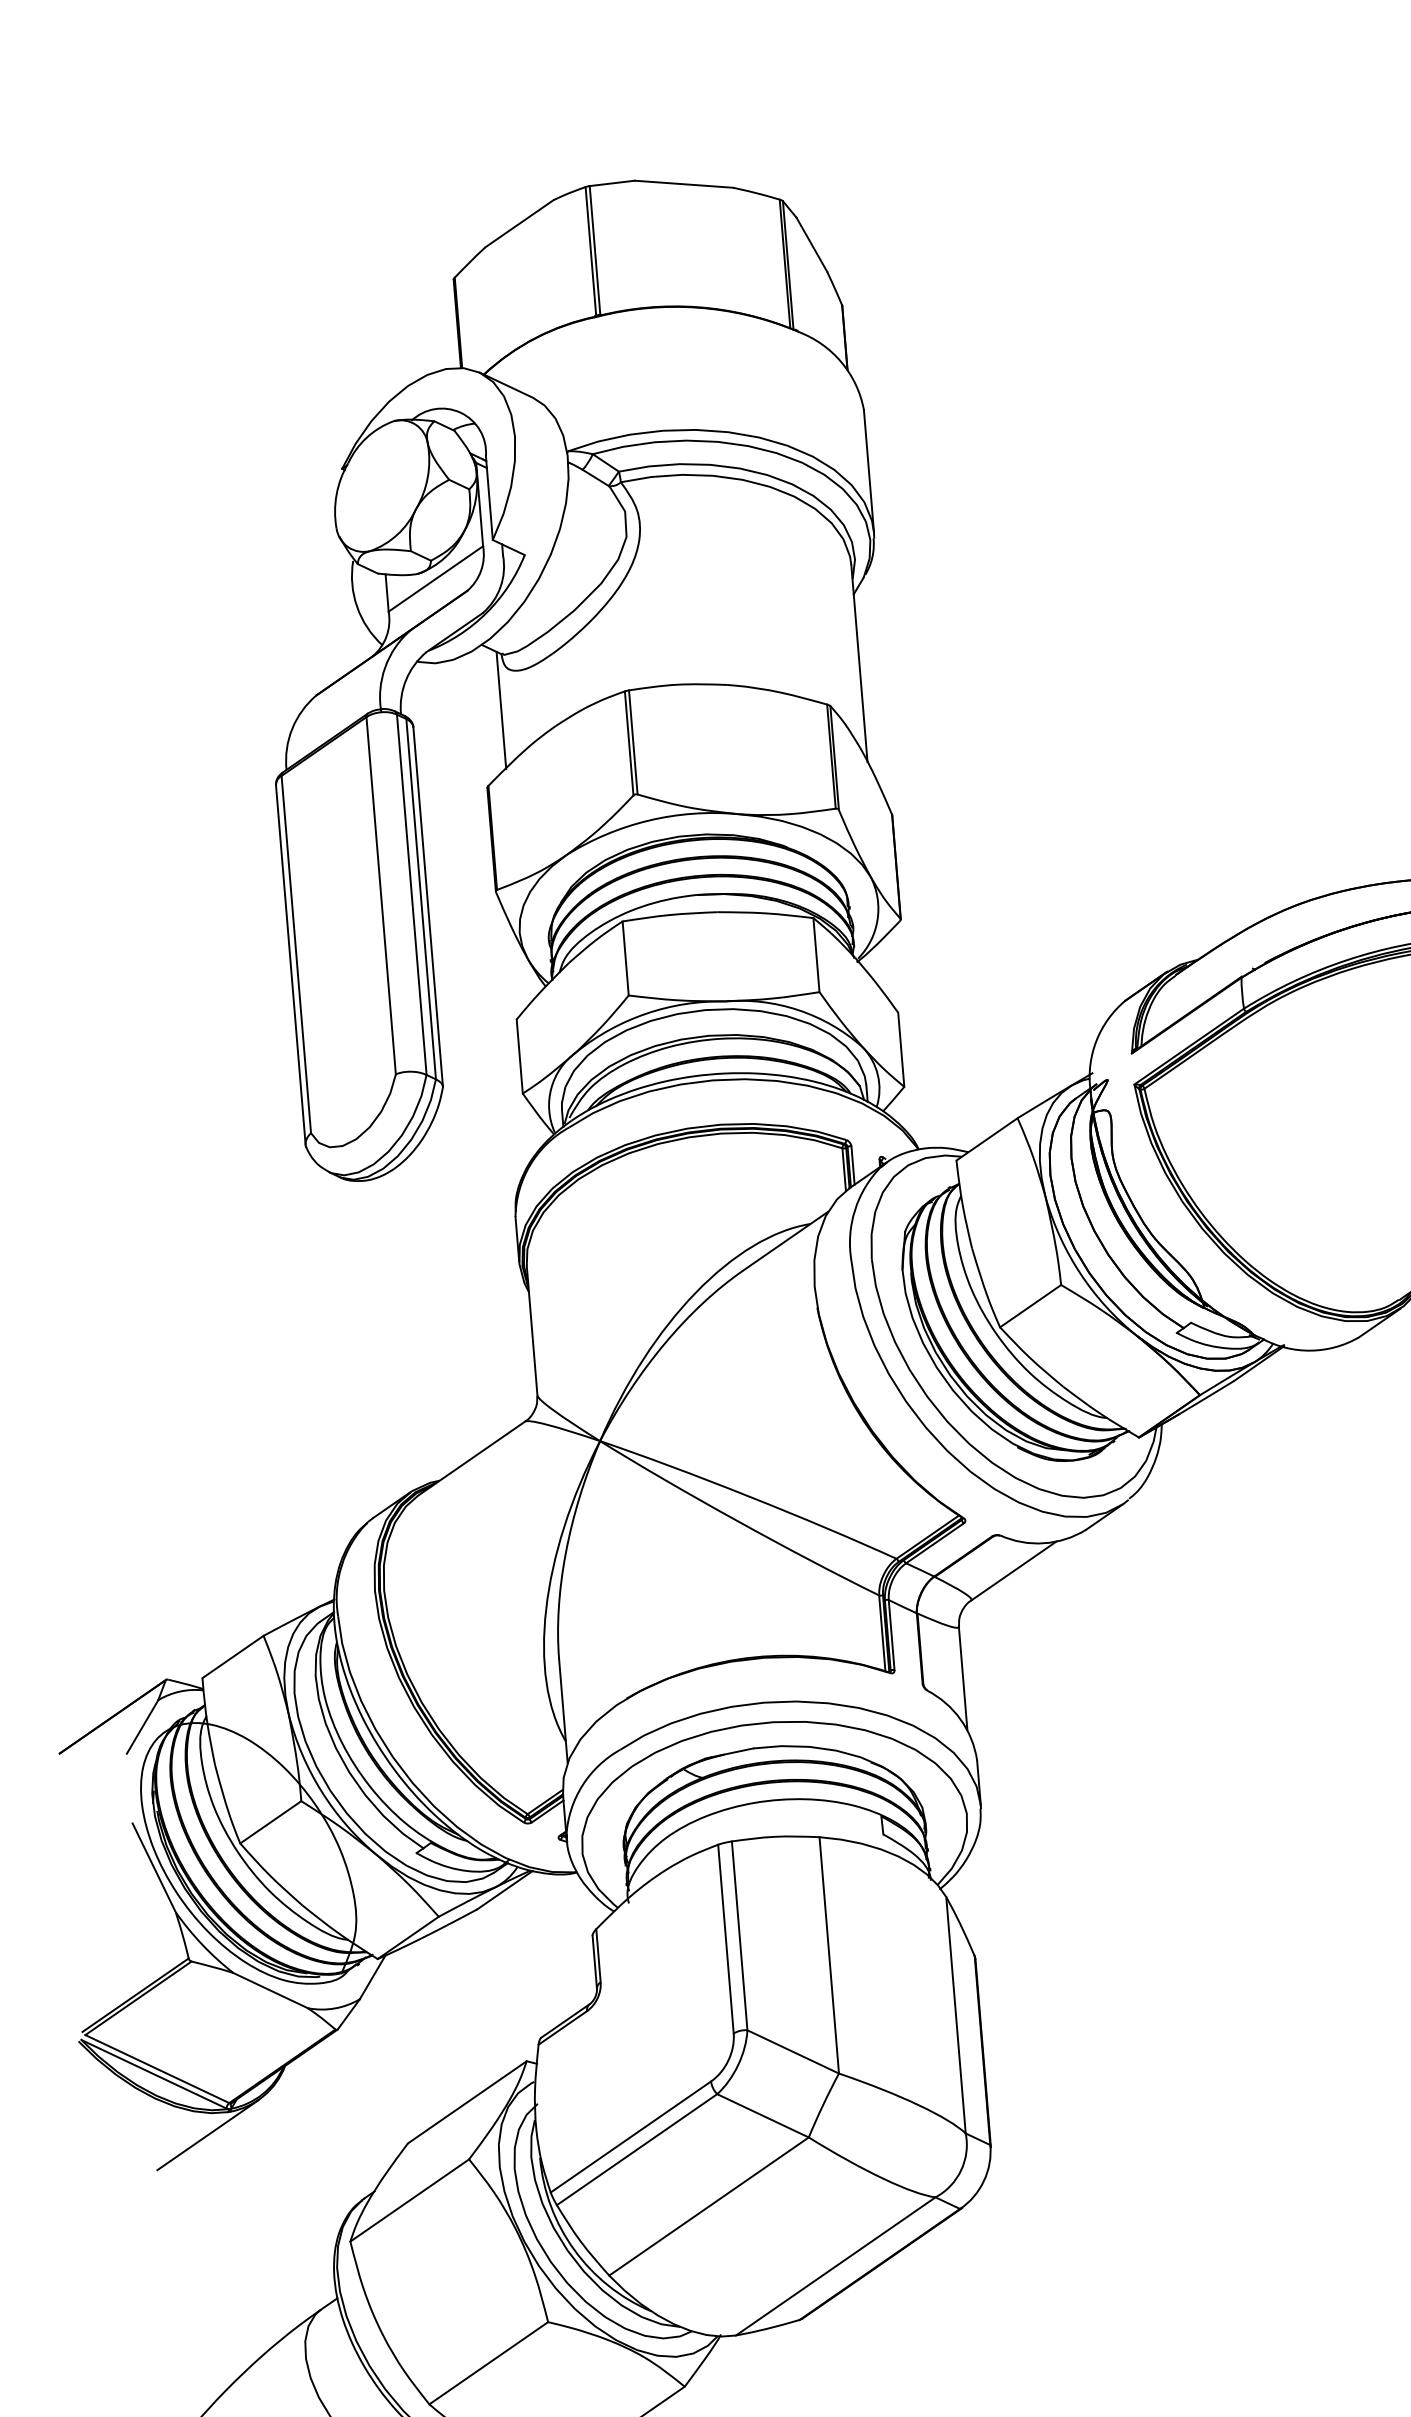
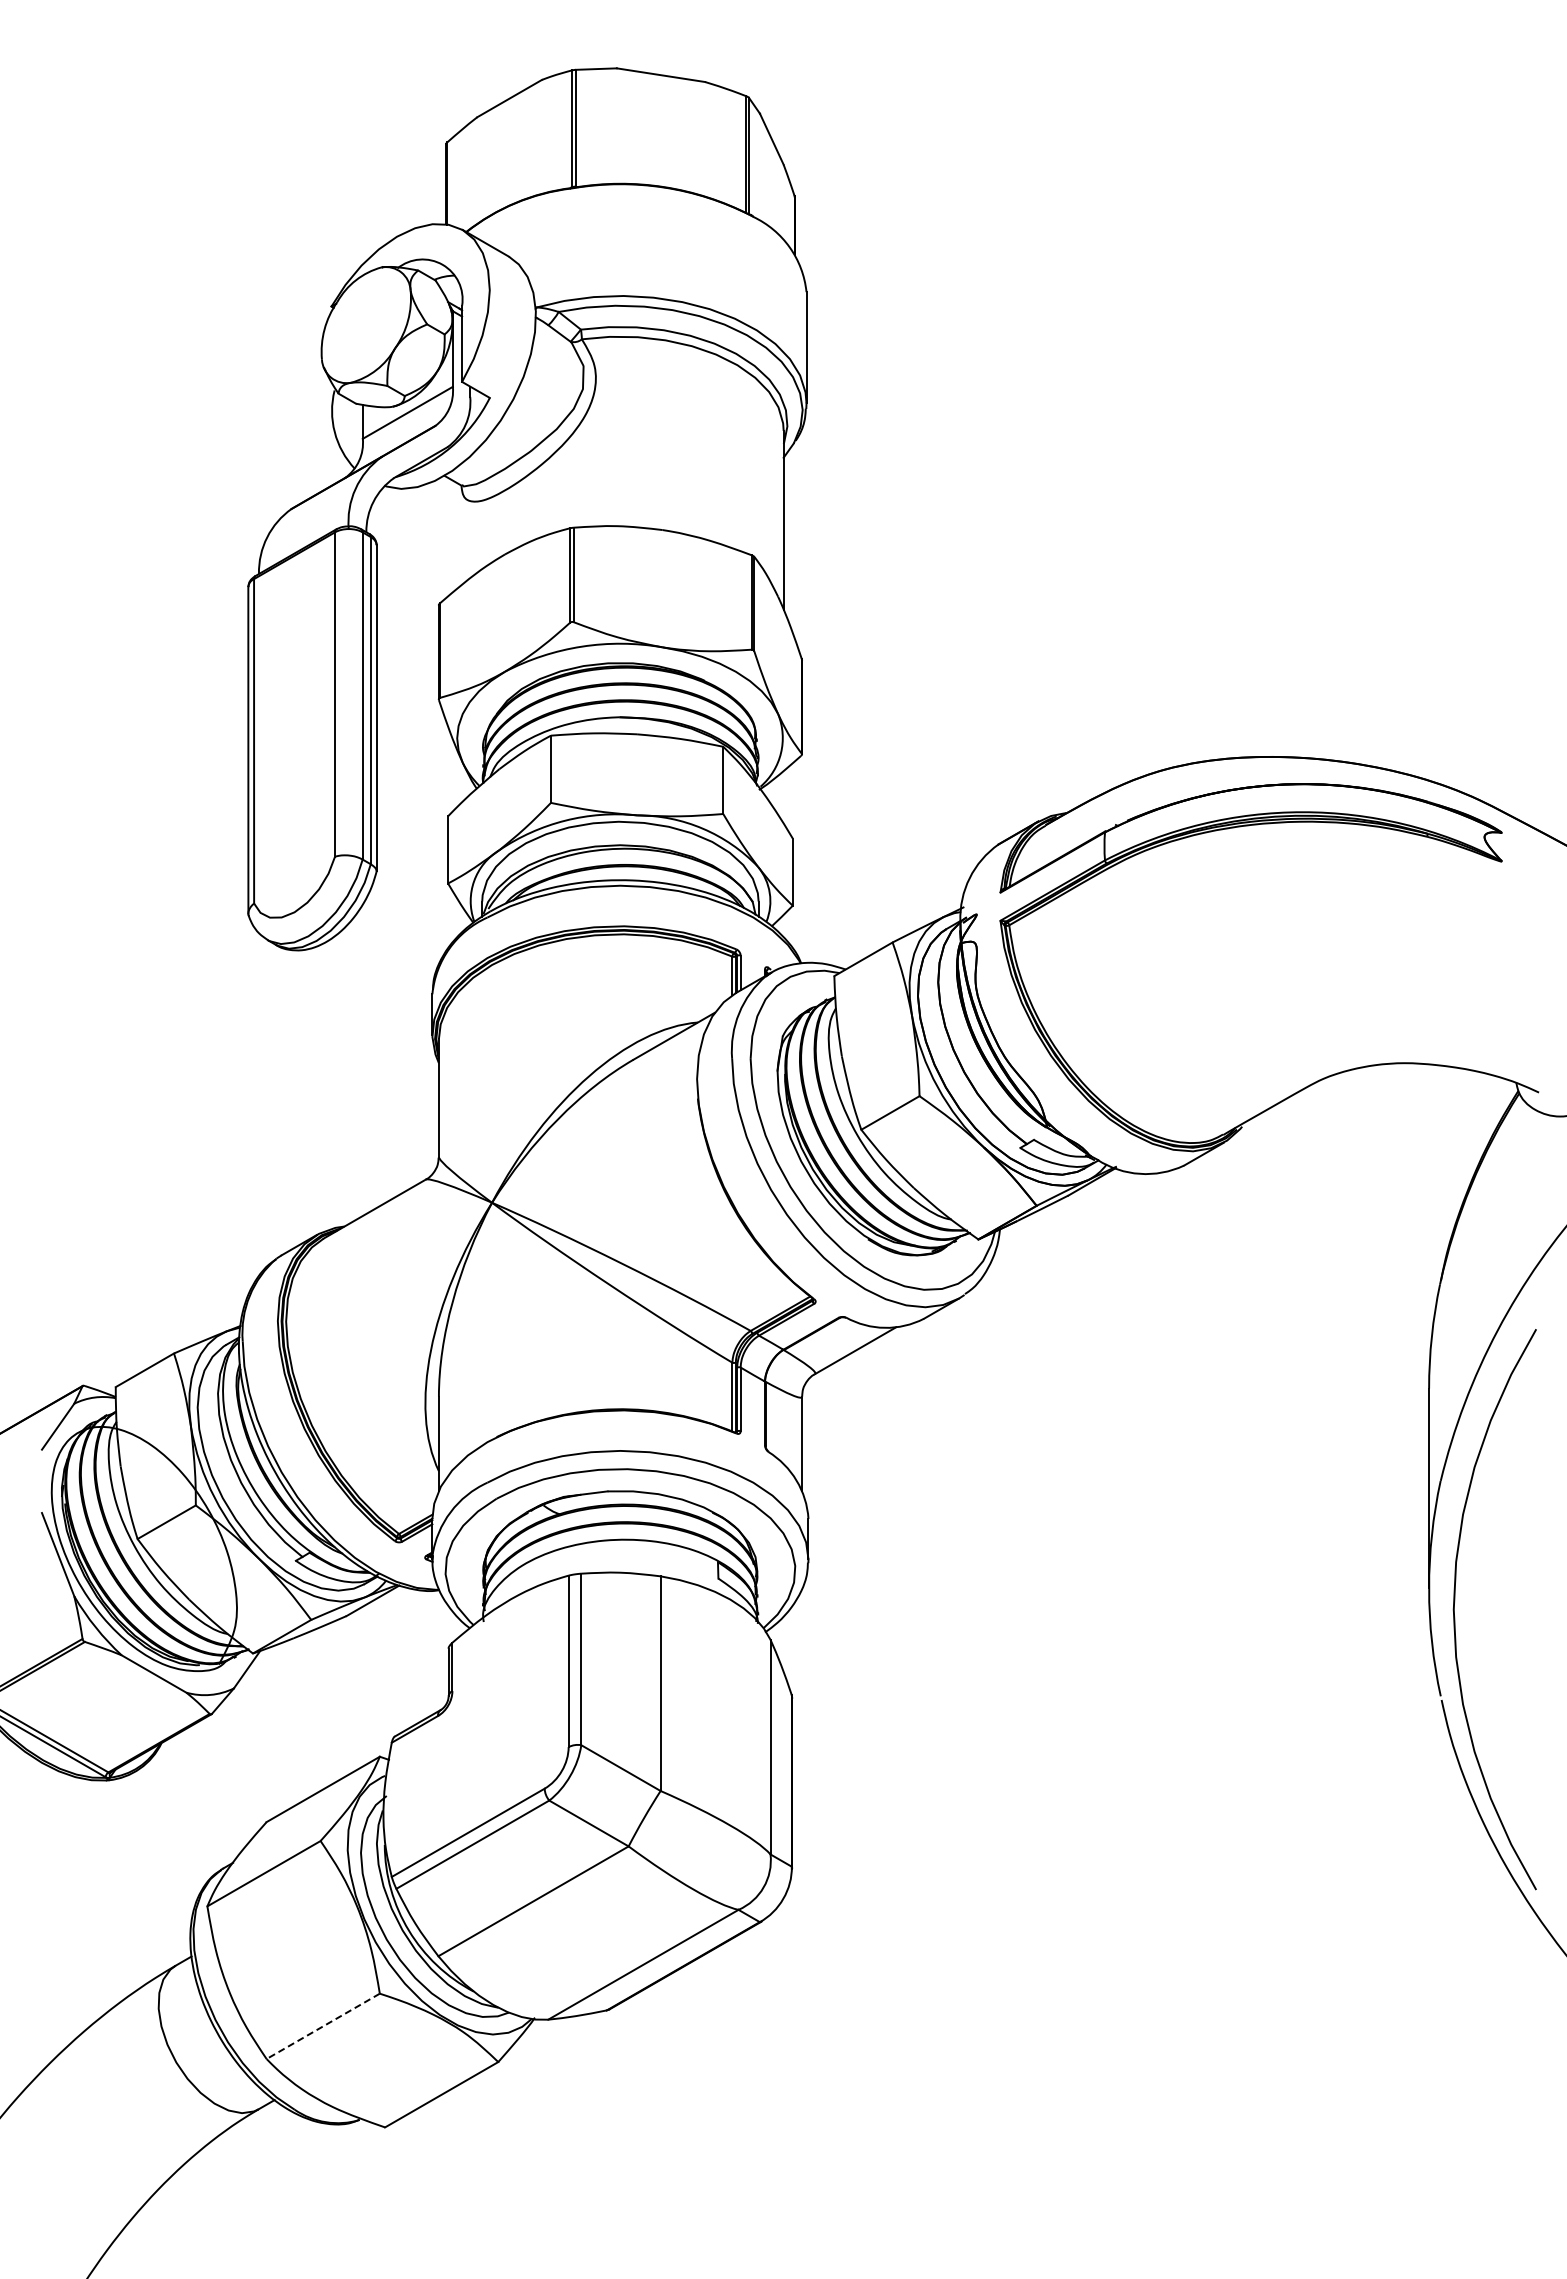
line: (501, 710) -> (457, 536), removed
line: (207, 2134) -> (86, 1799), removed
line: (487, 2363) -> (322, 2026), solid -> dashed

